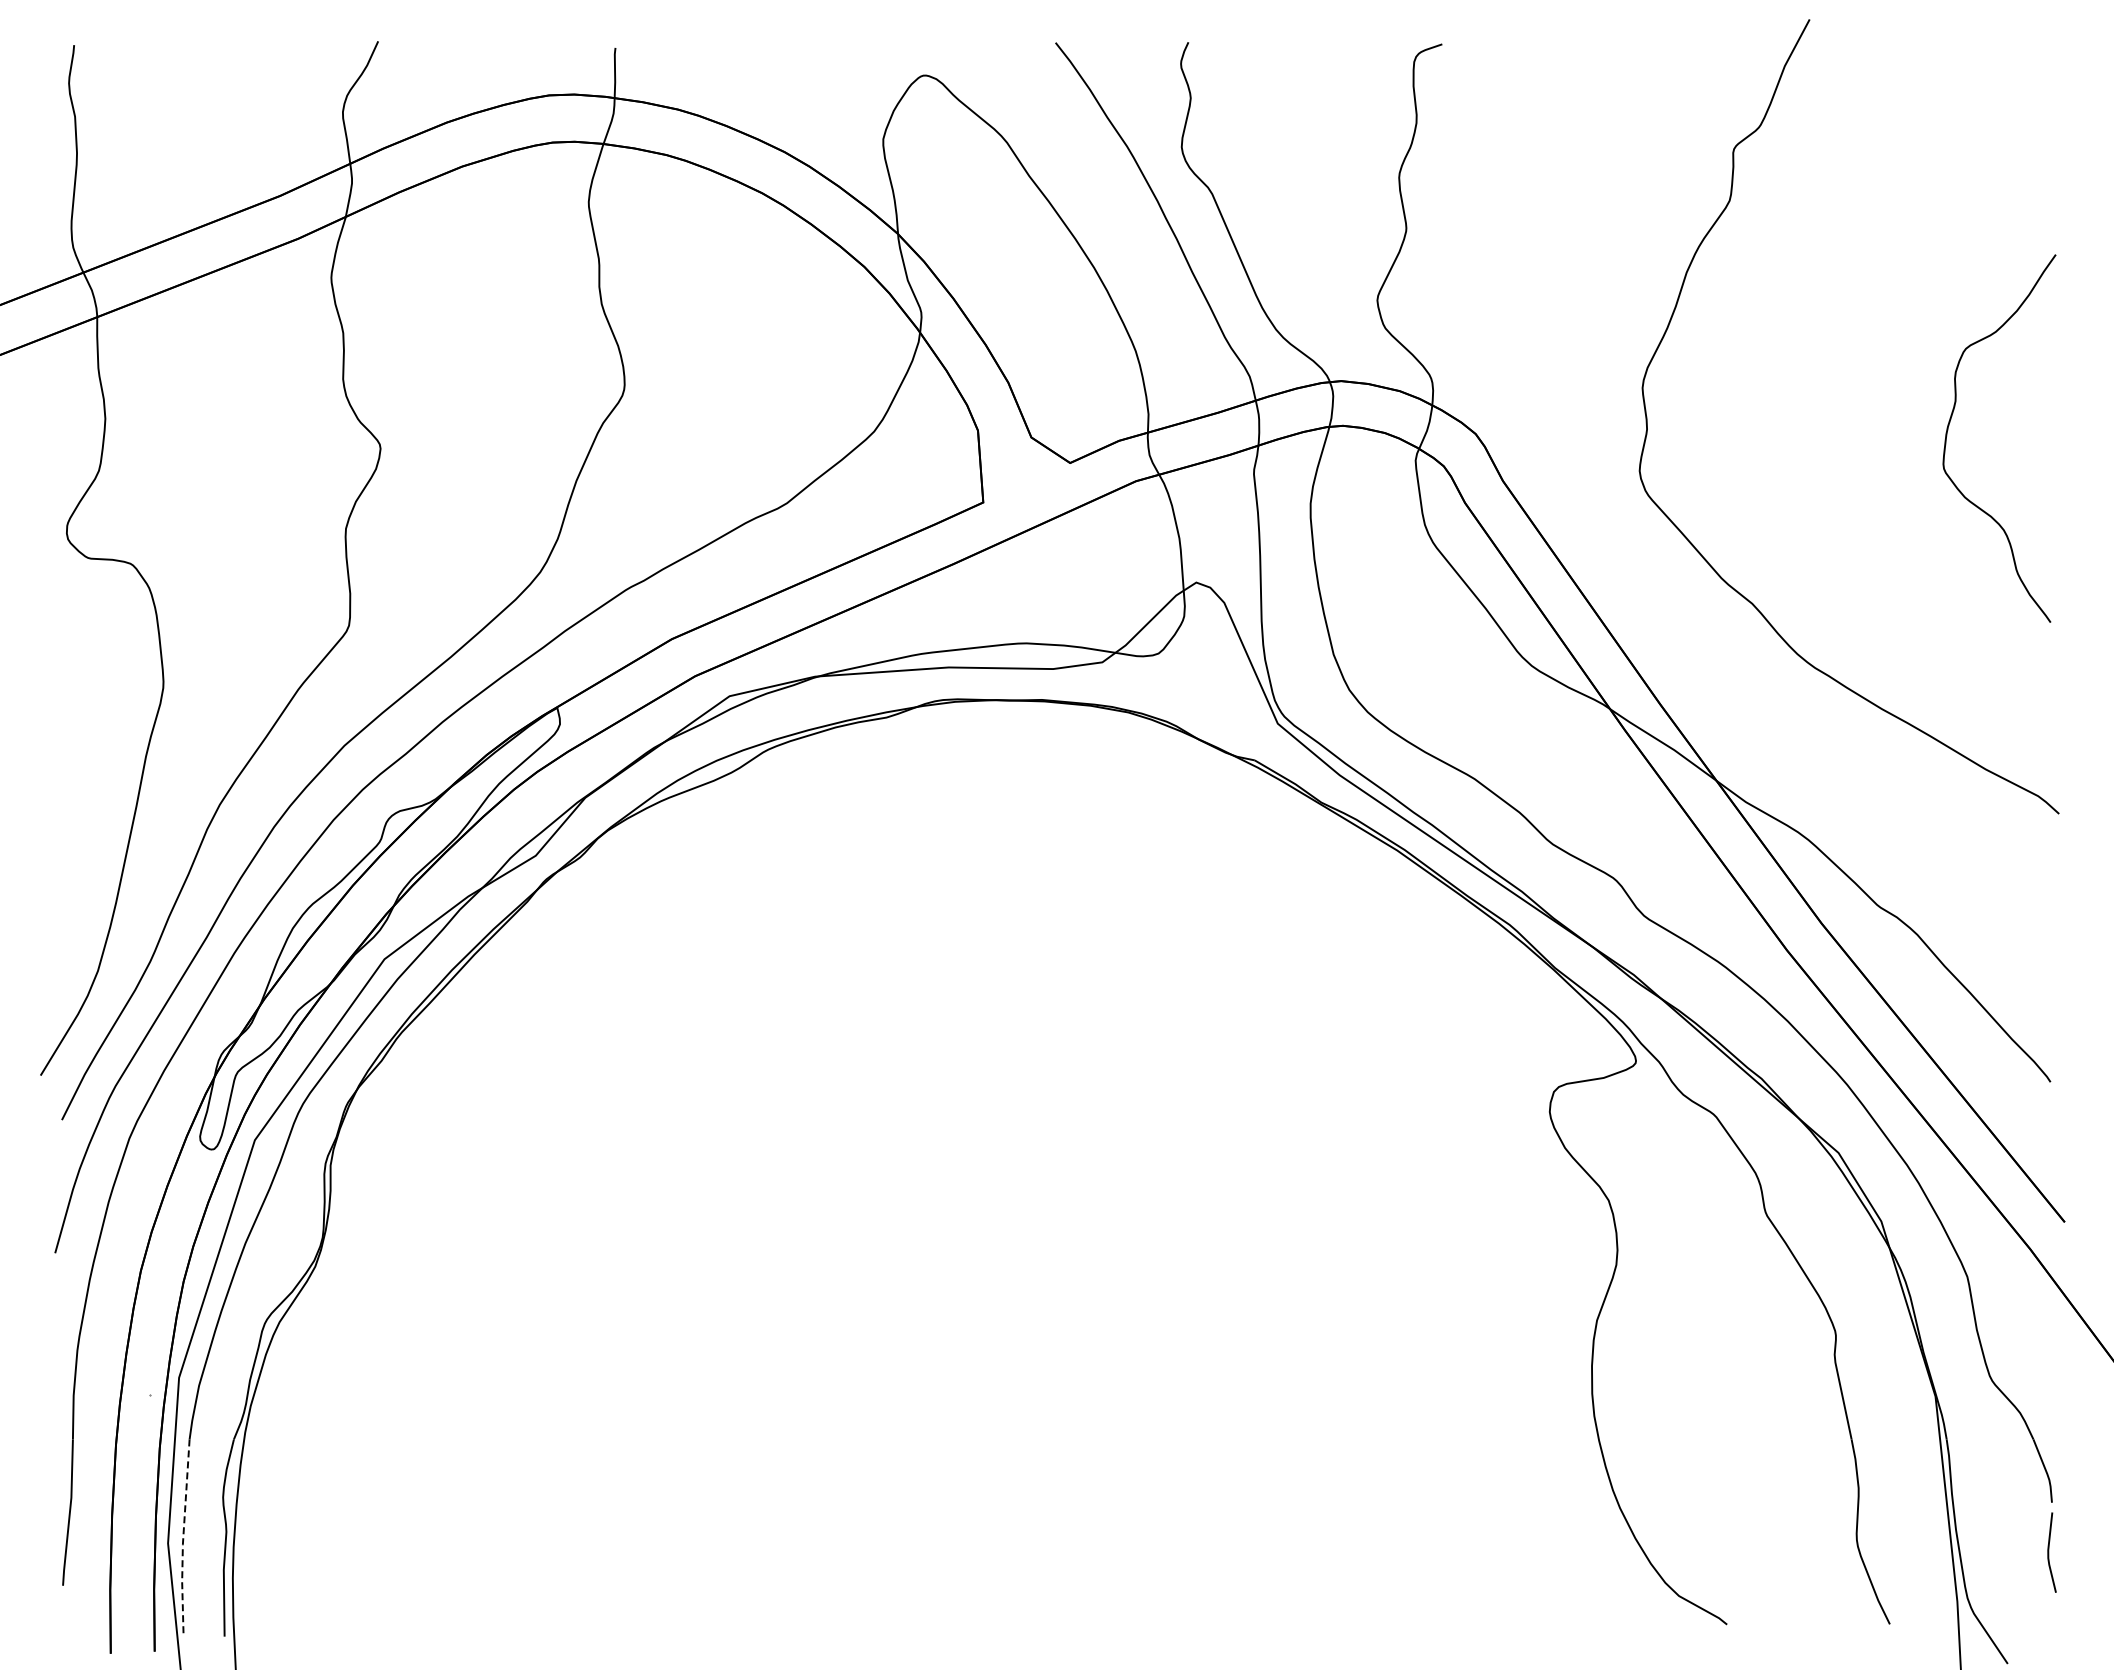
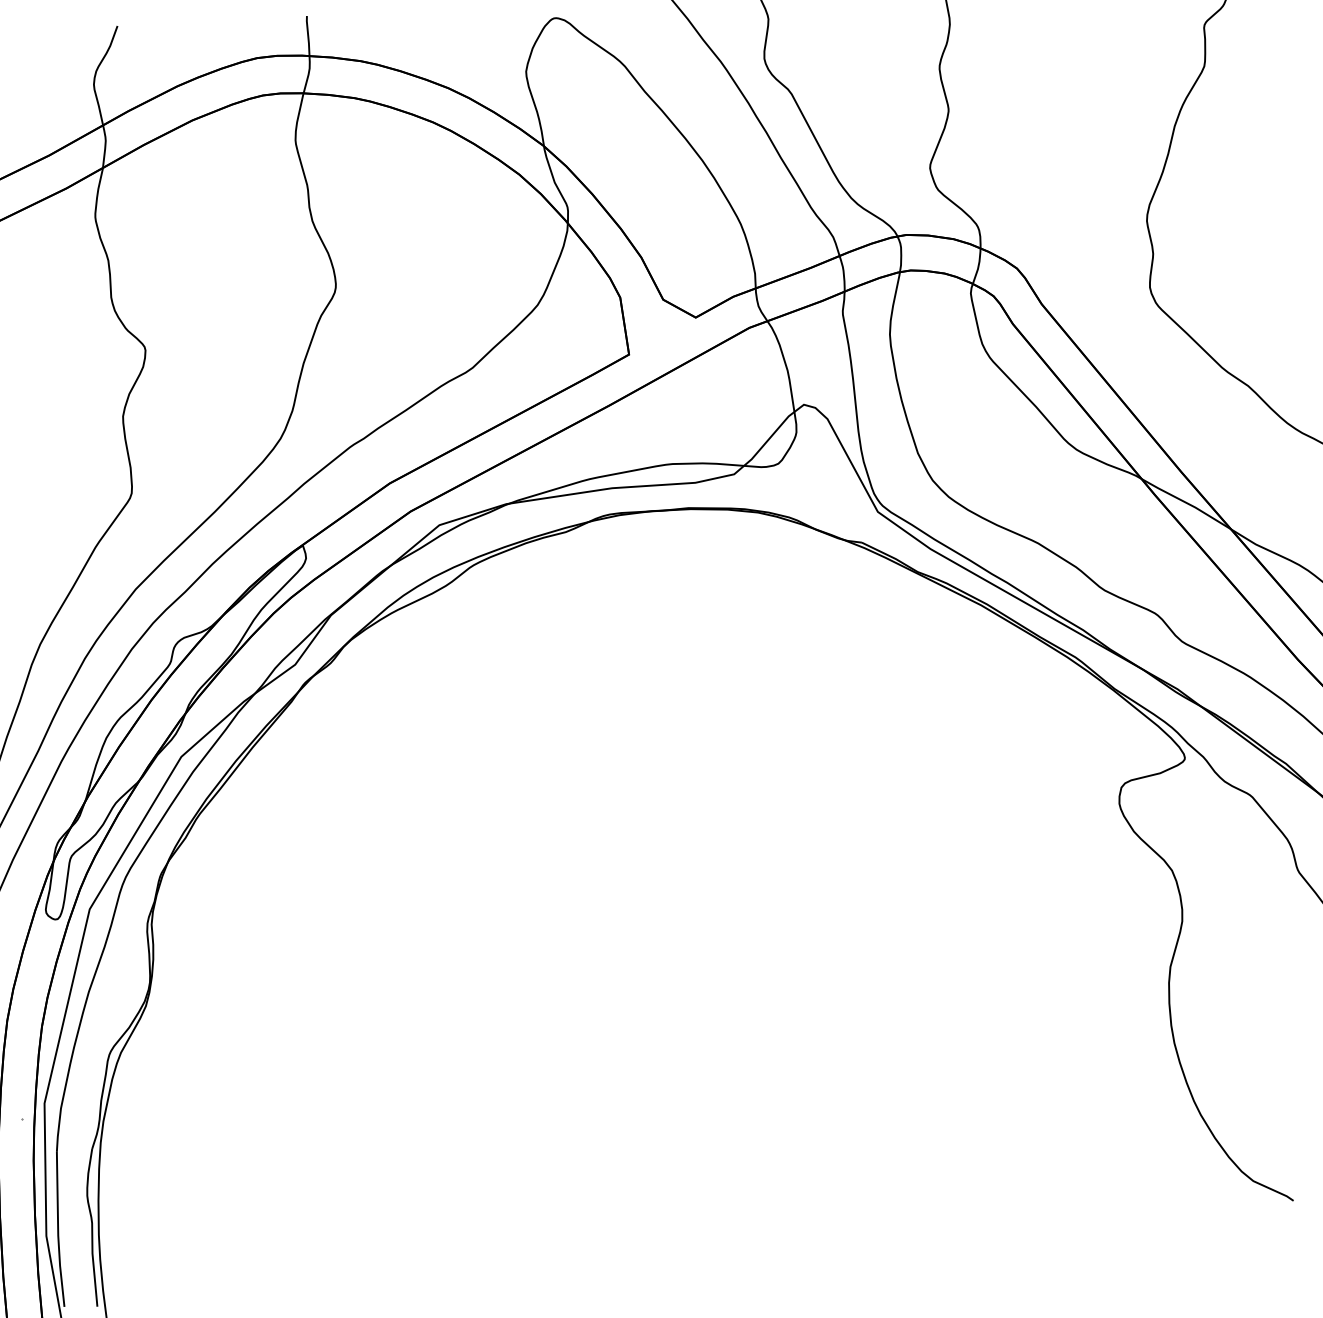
line: (183, 1537) -> (58, 1230), dashed -> solid

